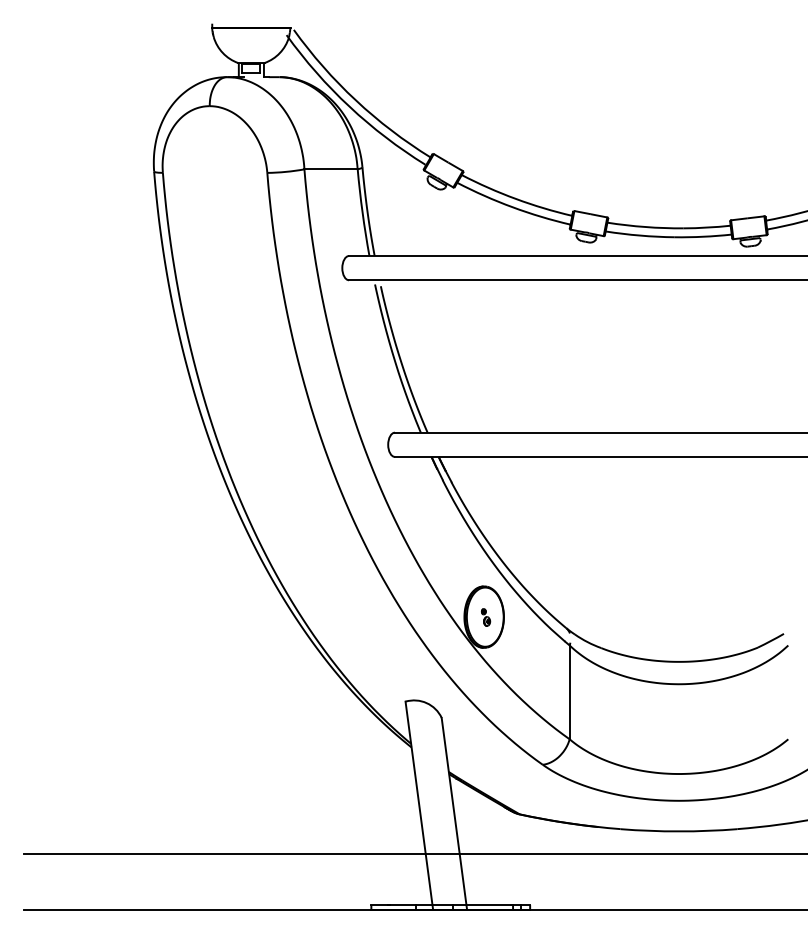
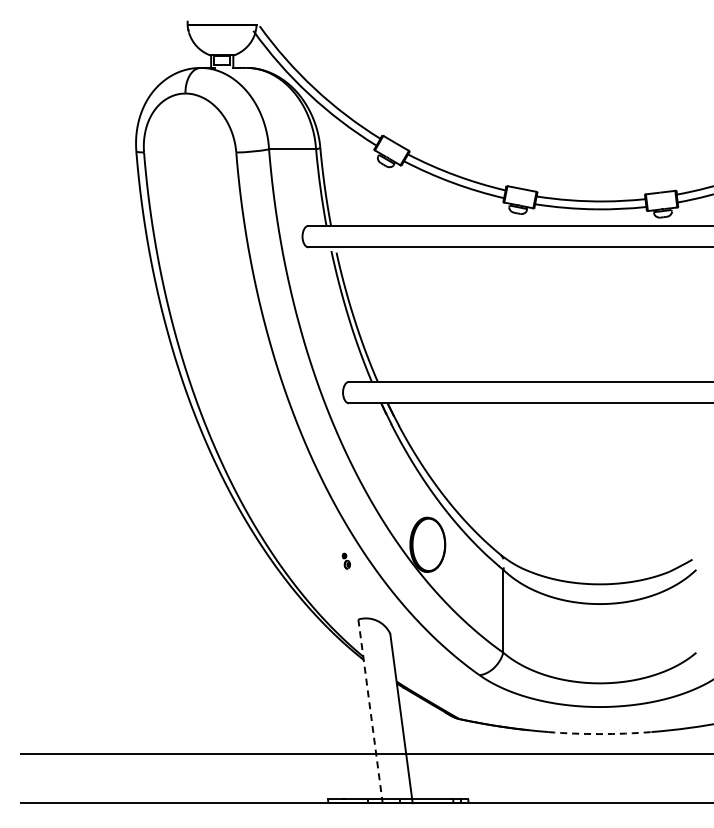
part: (484, 616) -> (345, 560), moved
line: (419, 805) -> (370, 711), solid -> dashed
arc: (678, 831) -> (599, 734), solid -> dashed

